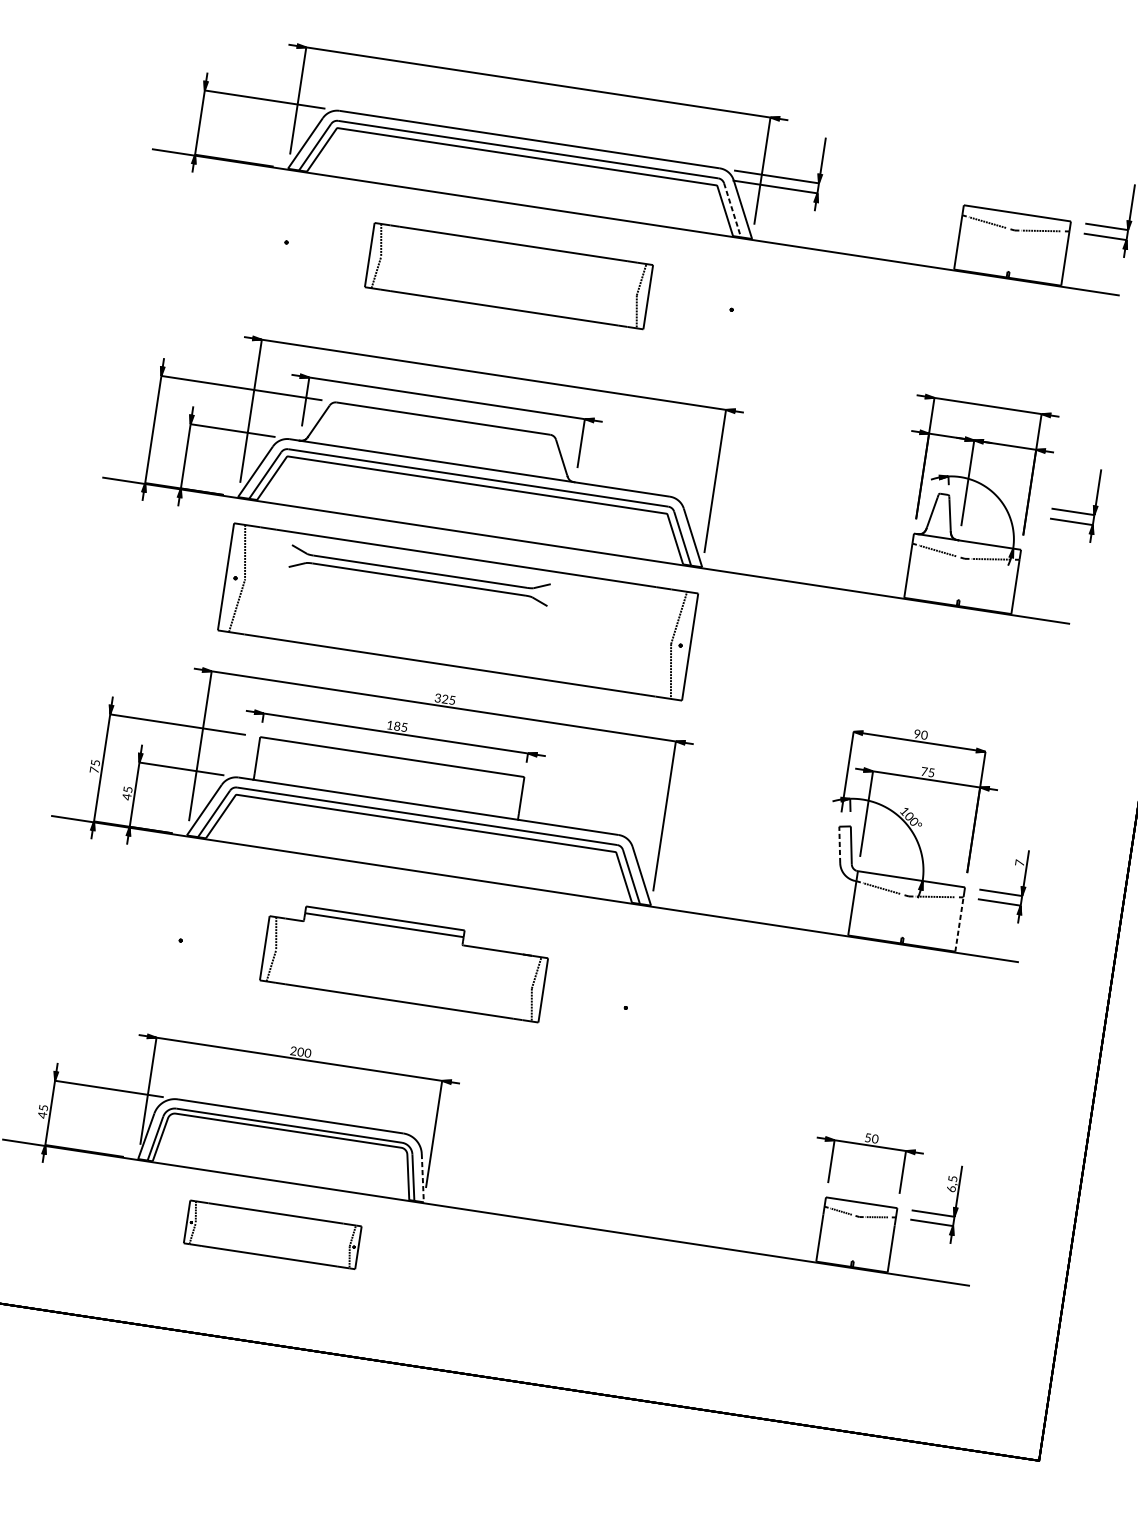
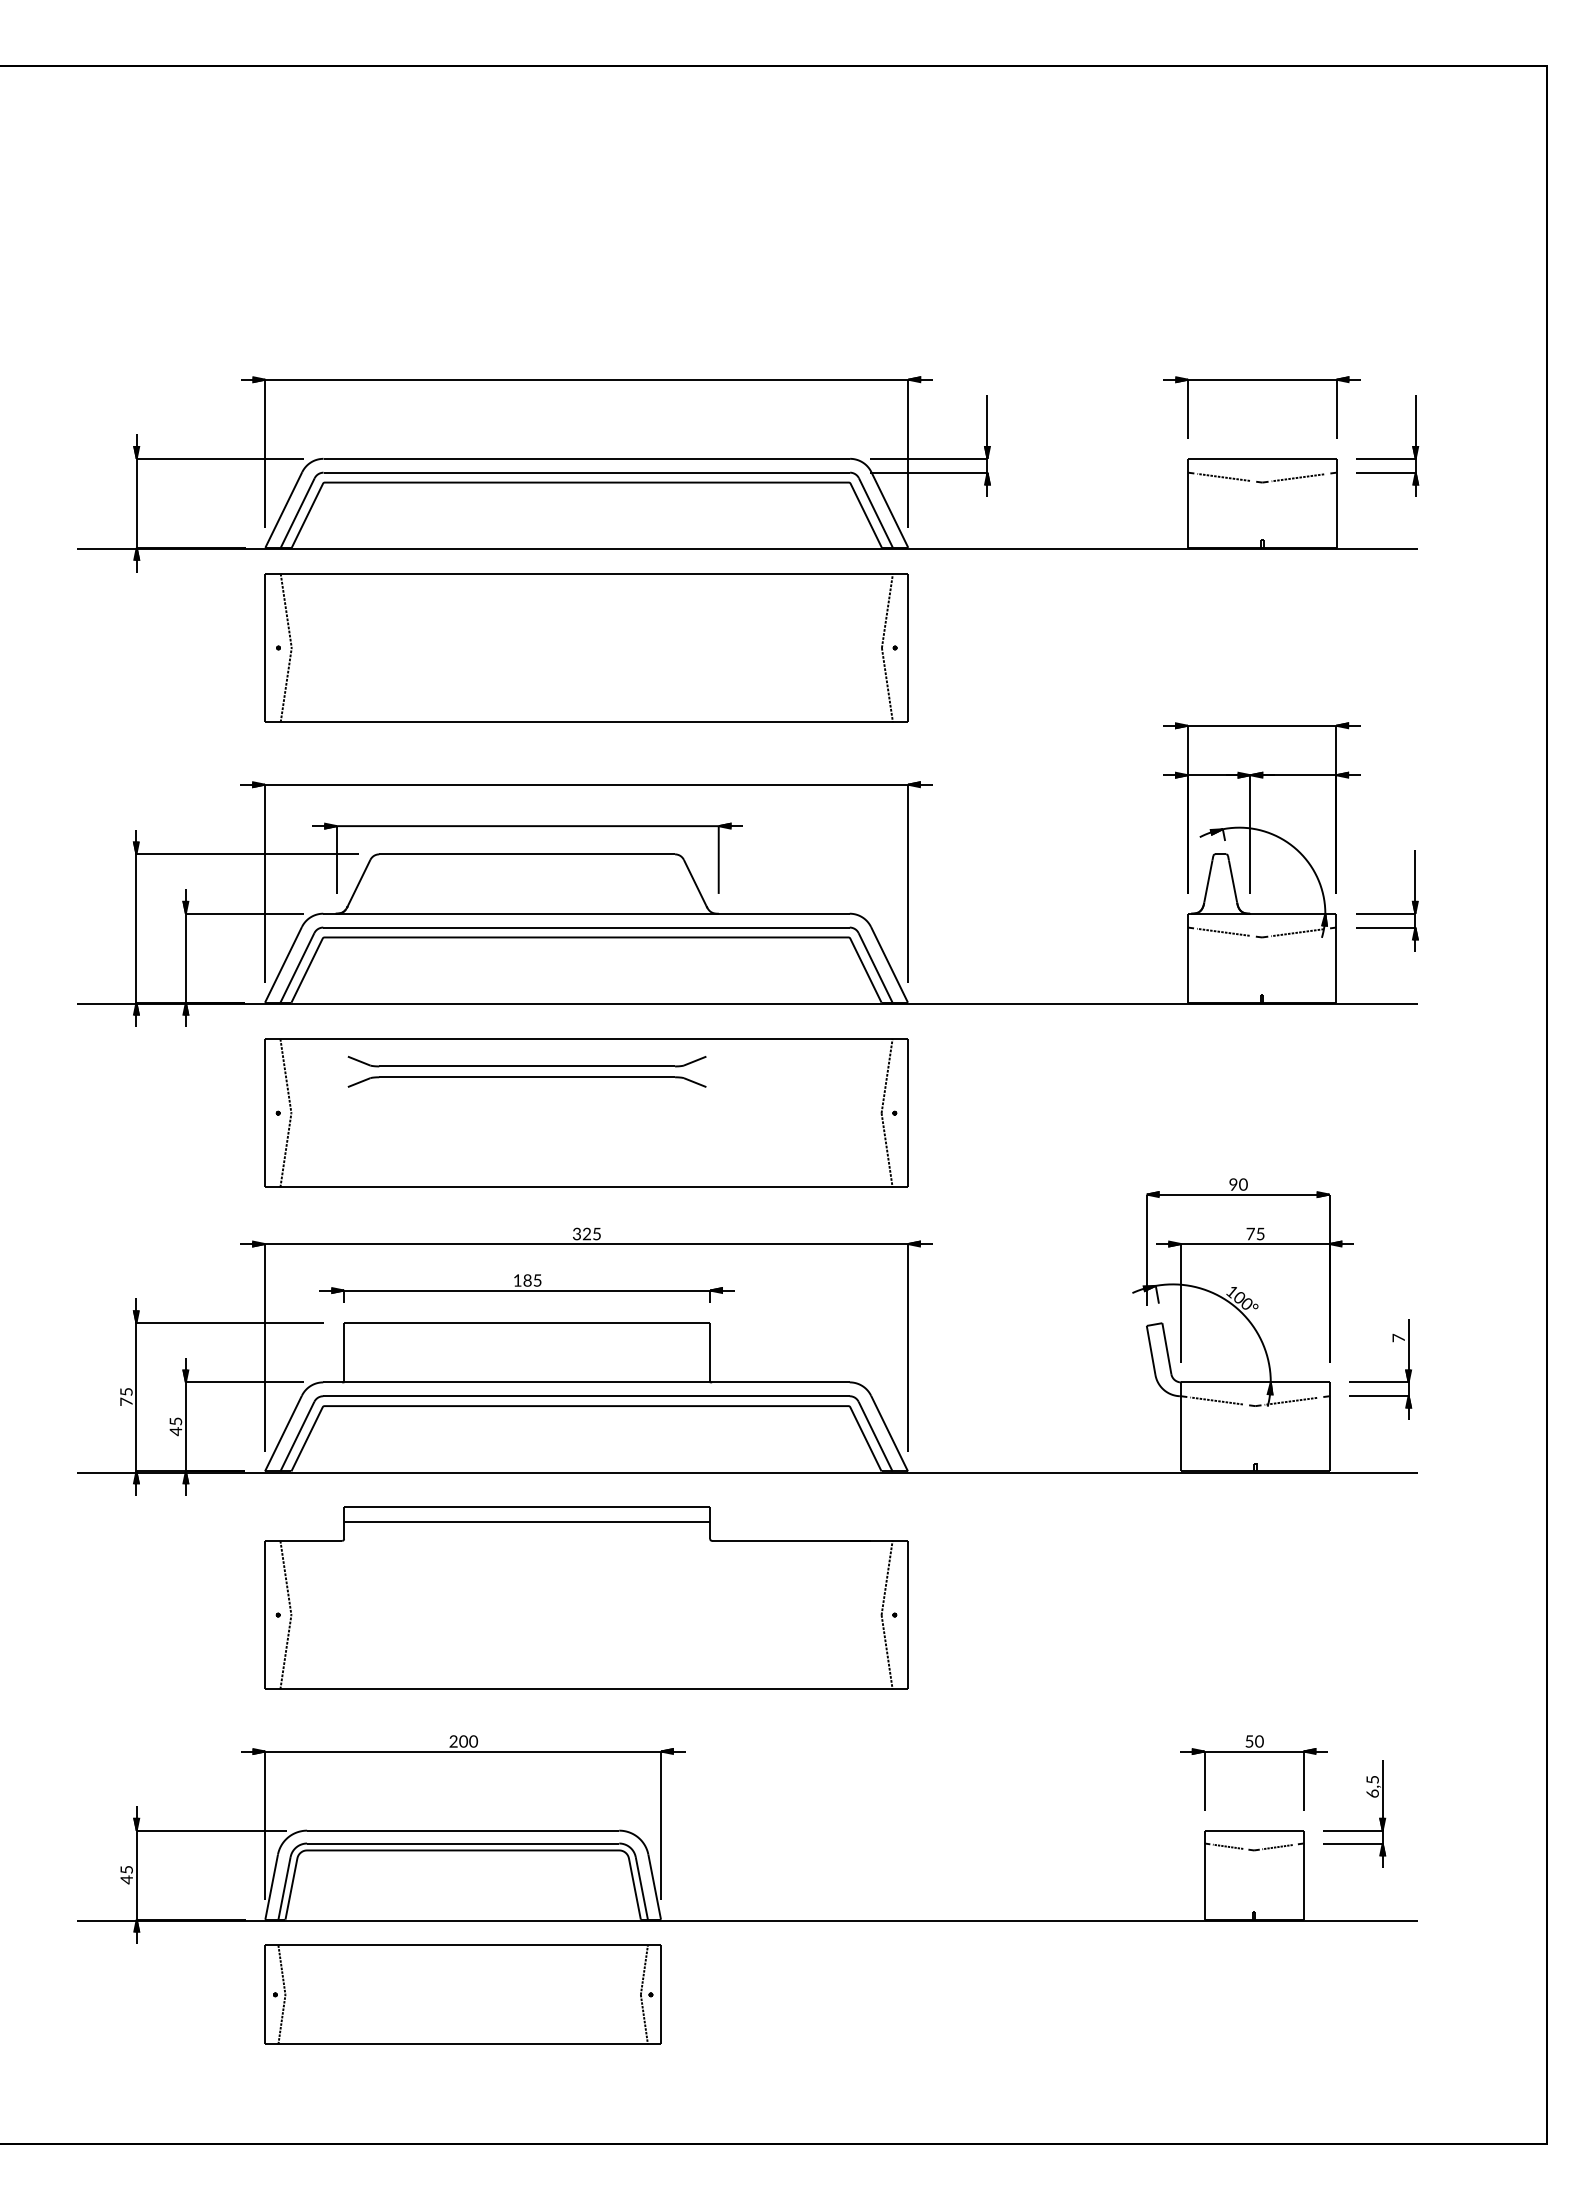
part: (1025, 156) -> (1261, 380), added
line: (732, 210) -> (875, 513), dashed -> solid
part: (508, 275) -> (586, 647), size x1.67
part: (1074, 511) -> (1387, 913), moved
line: (840, 844) -> (1151, 1350), dashed -> solid
line: (959, 924) -> (1329, 1433), dashed -> solid
part: (405, 961) -> (586, 1597), size x1.67
line: (422, 1178) -> (654, 1887), dashed -> solid
part: (272, 1234) -> (462, 1994), size x1.67

